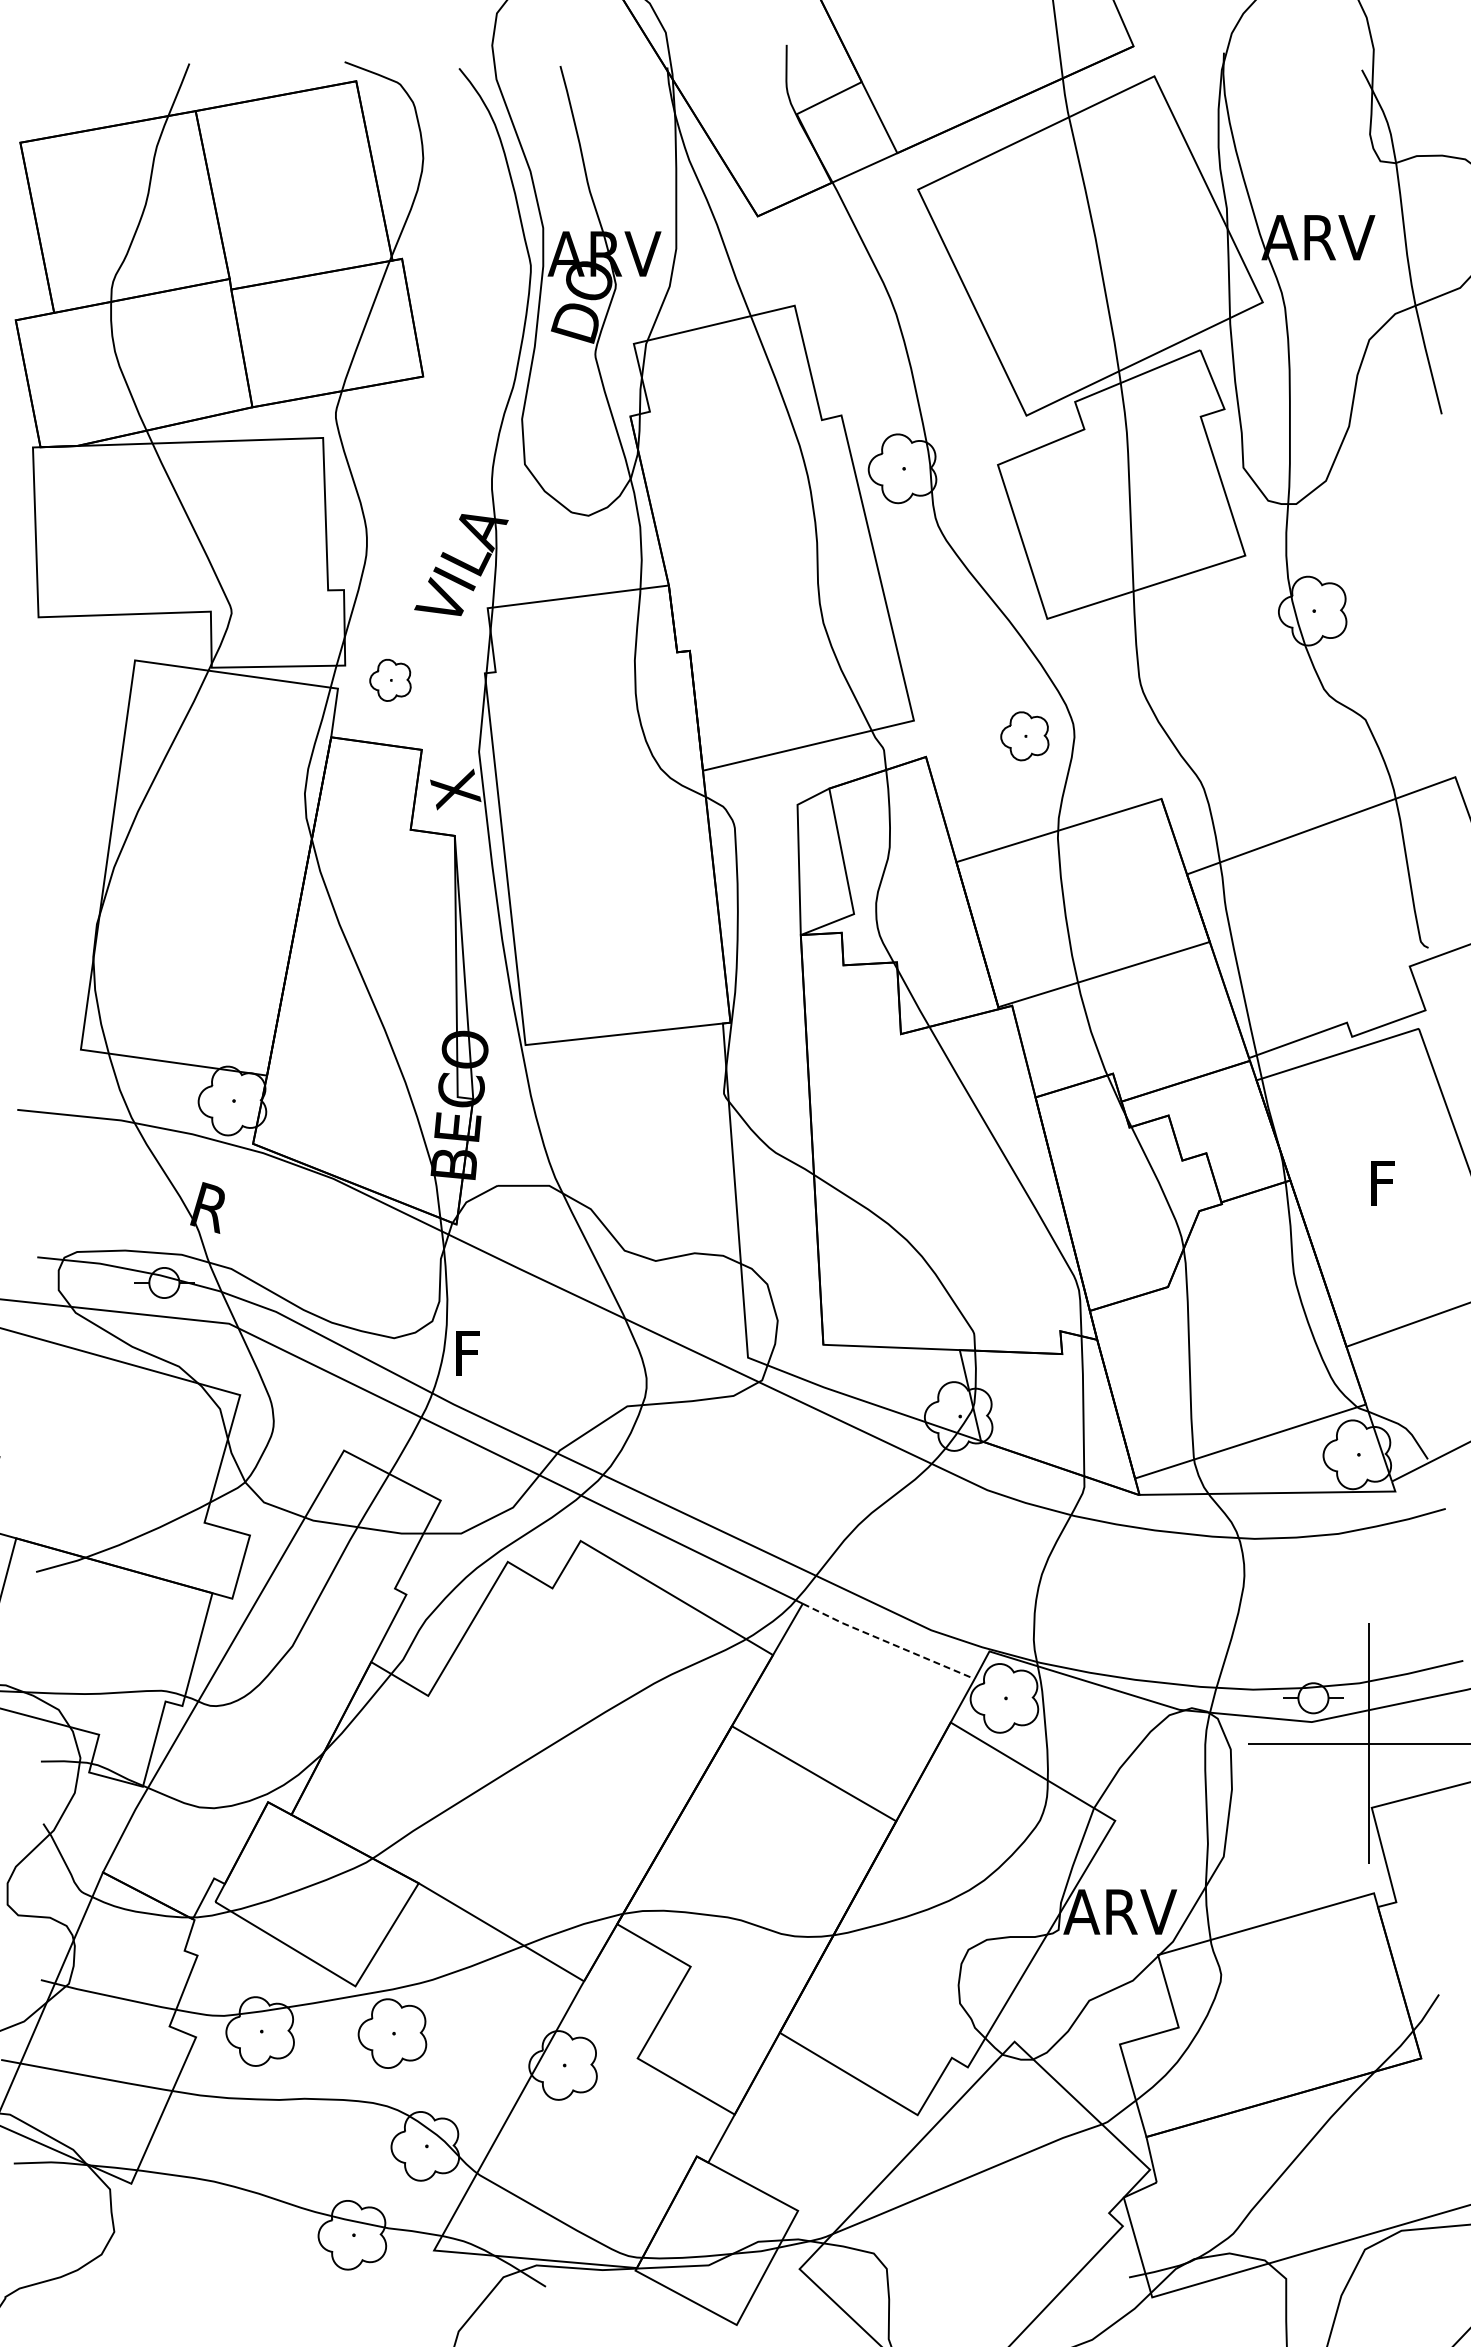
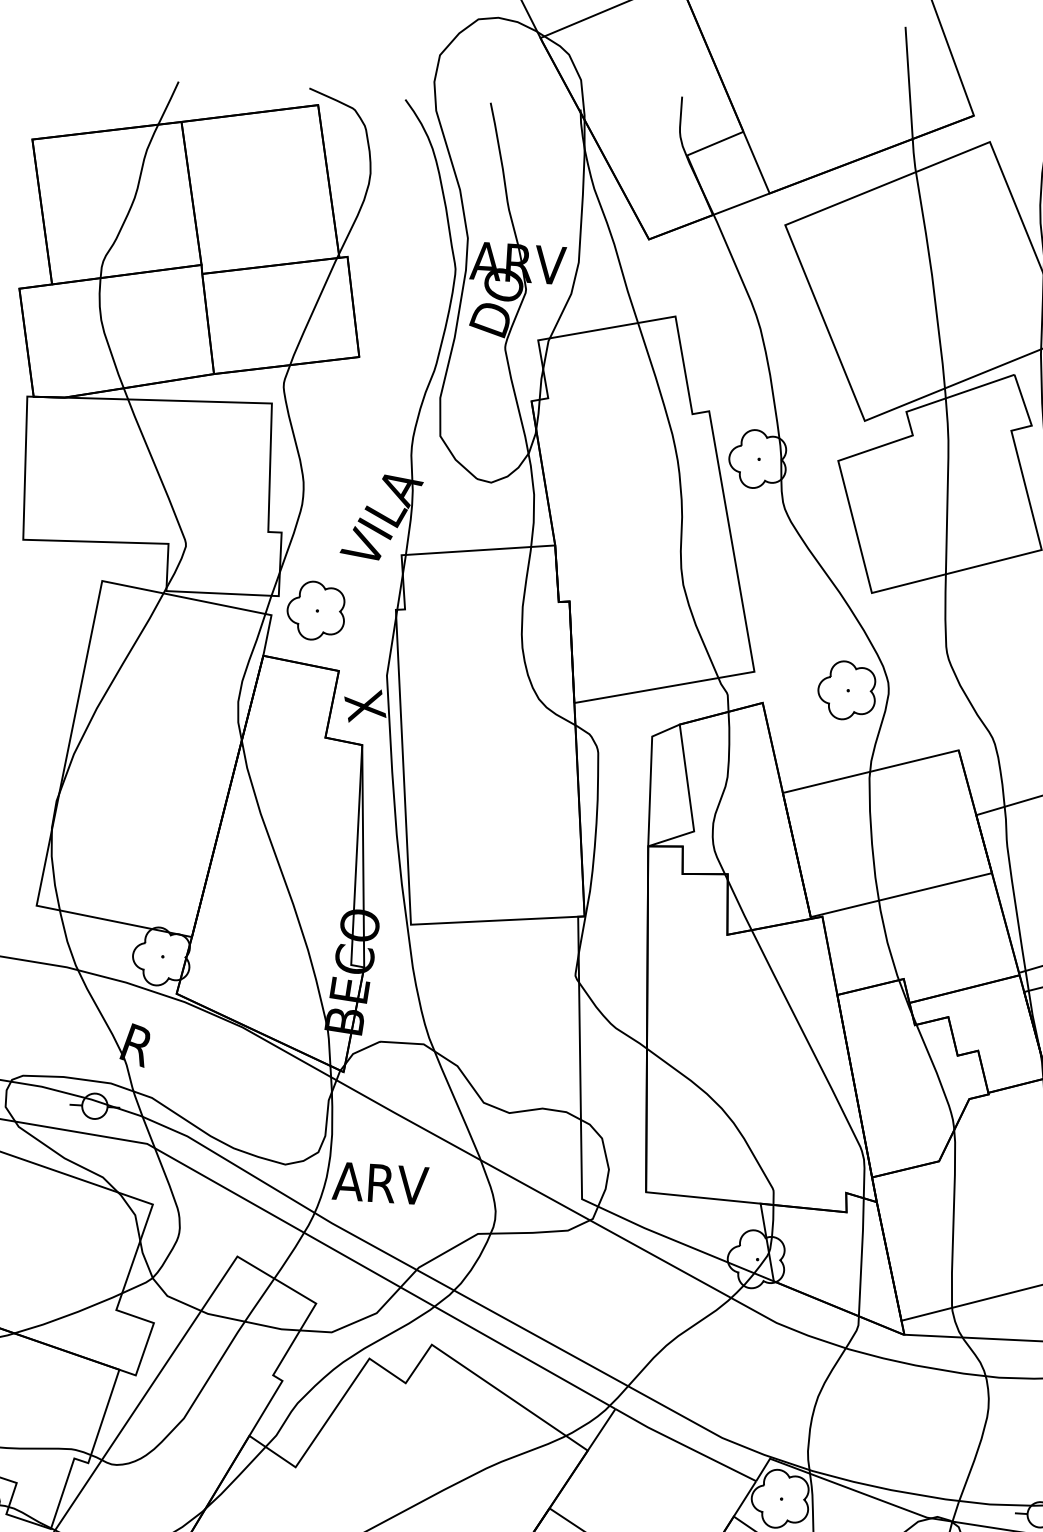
part: (390, 680) -> (316, 611), size x1.67
part: (1024, 736) -> (846, 690), size x1.43
text: (508, 1353) -> (380, 1183), F -> ARV
line: (887, 1642) -> (684, 1445), dashed -> solid

